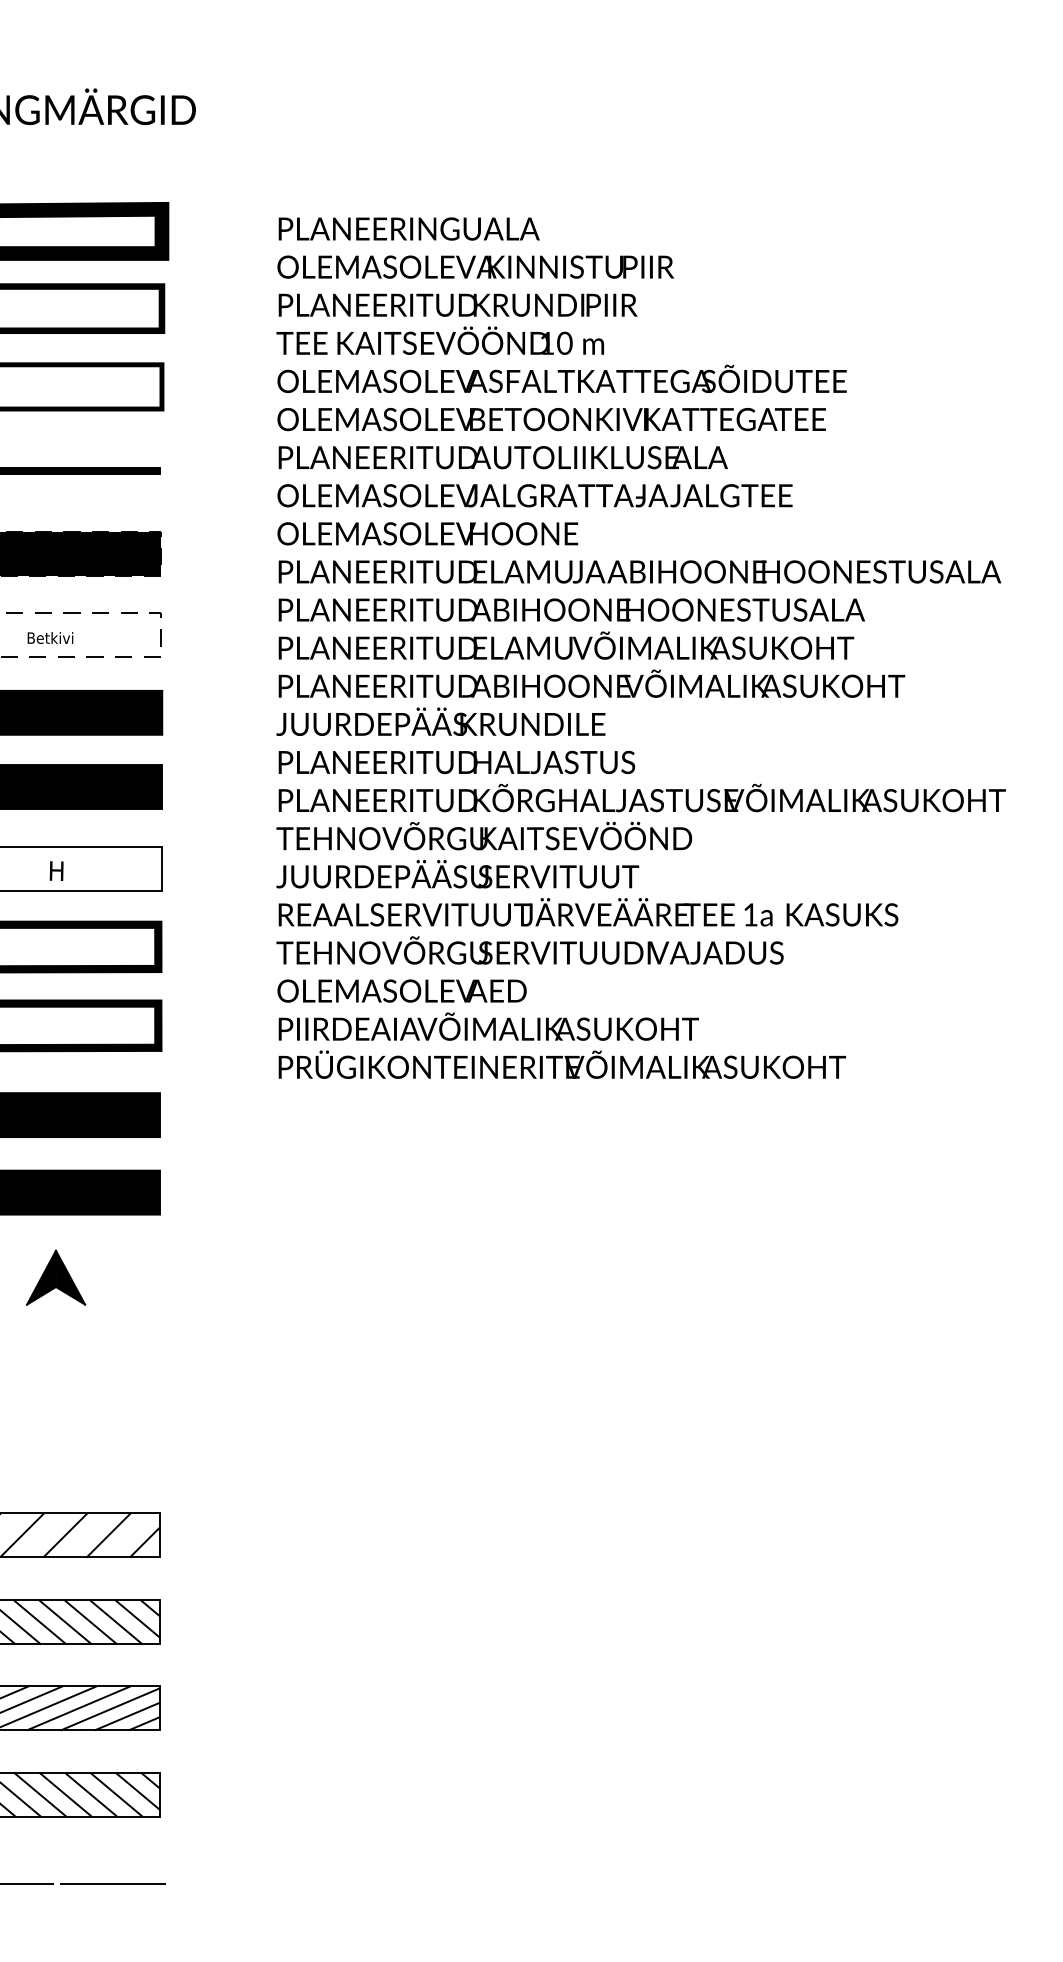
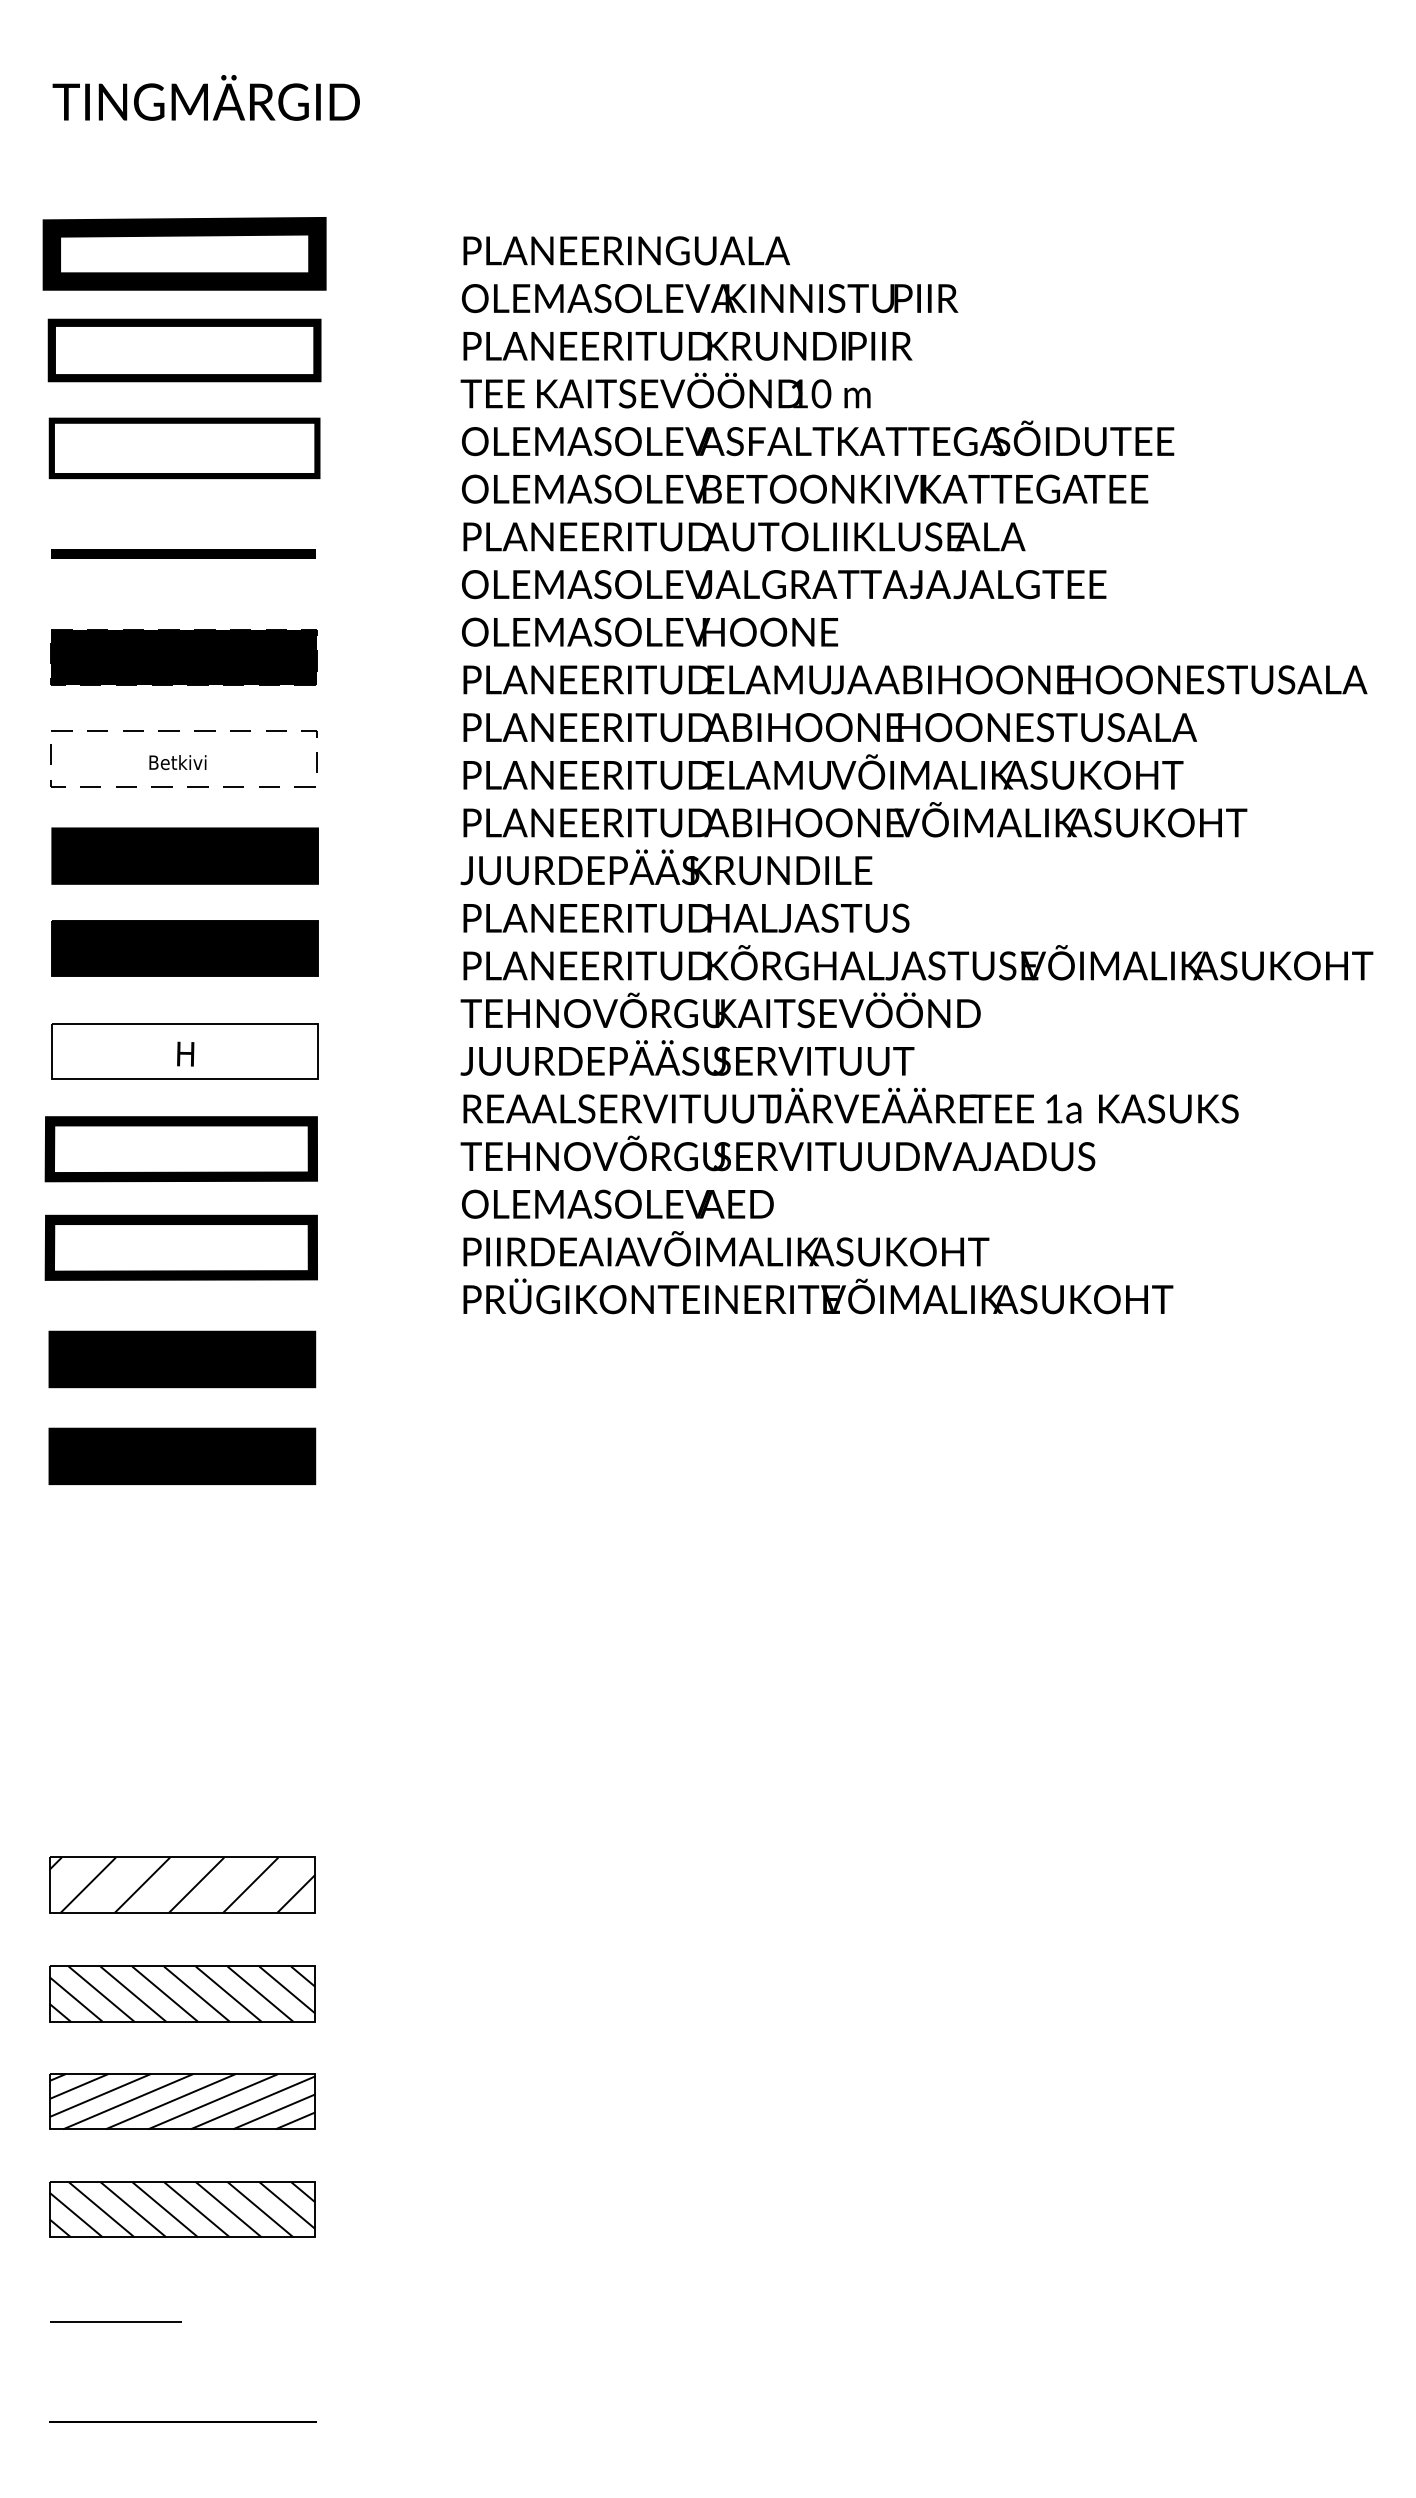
part: (55, 1277) -> (184, 1562), removed
line: (113, 1884) -> (256, 2321), removed

